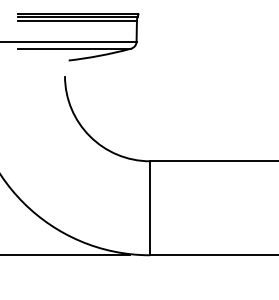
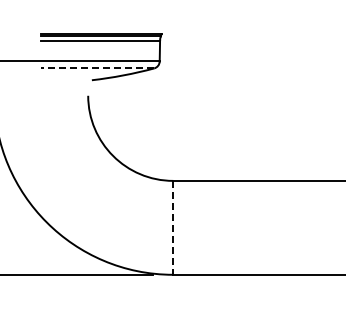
line: (74, 48) -> (97, 68), solid -> dashed
line: (150, 207) -> (173, 227), solid -> dashed

